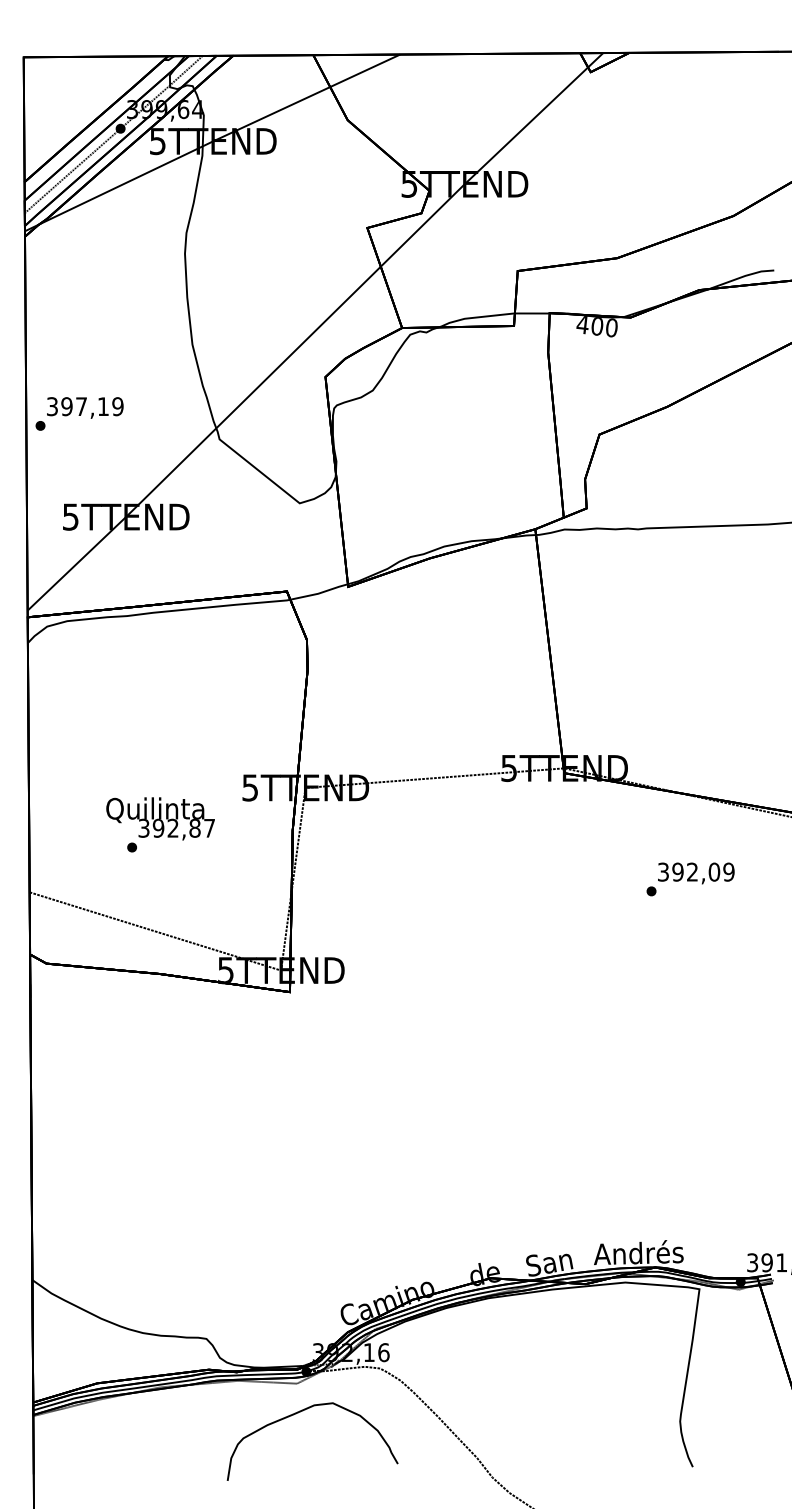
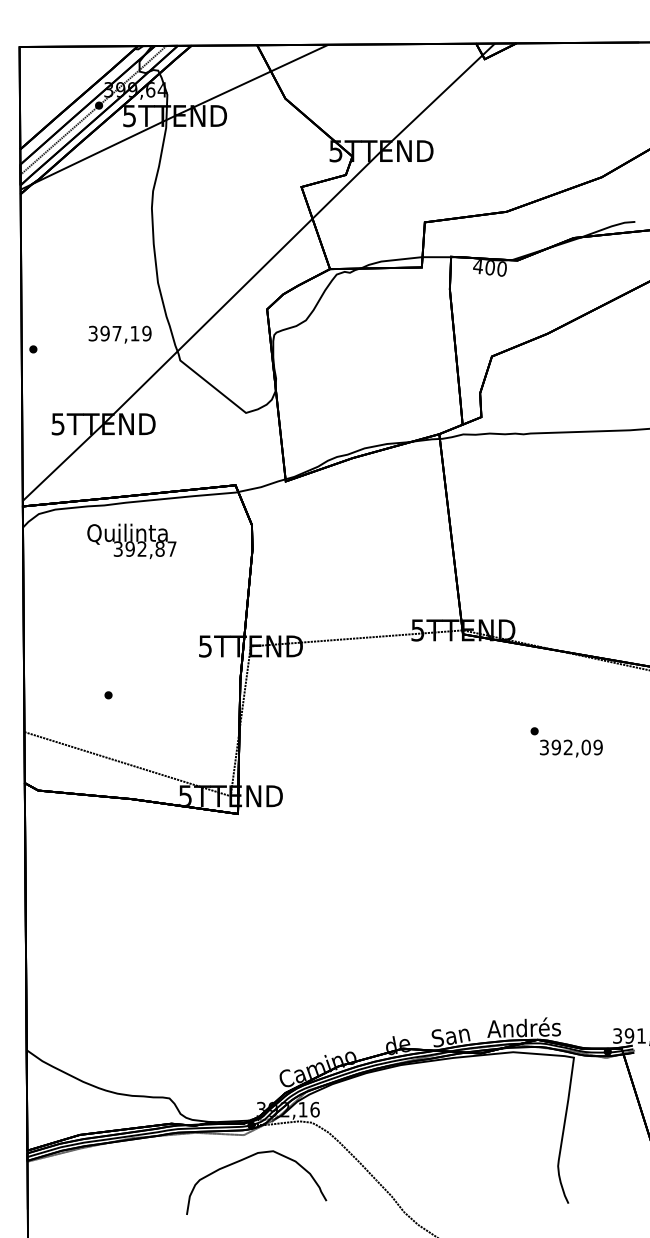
text: (85, 407) -> (120, 334), moved
text: (160, 818) -> (131, 541), moved
text: (696, 873) -> (571, 748), moved

